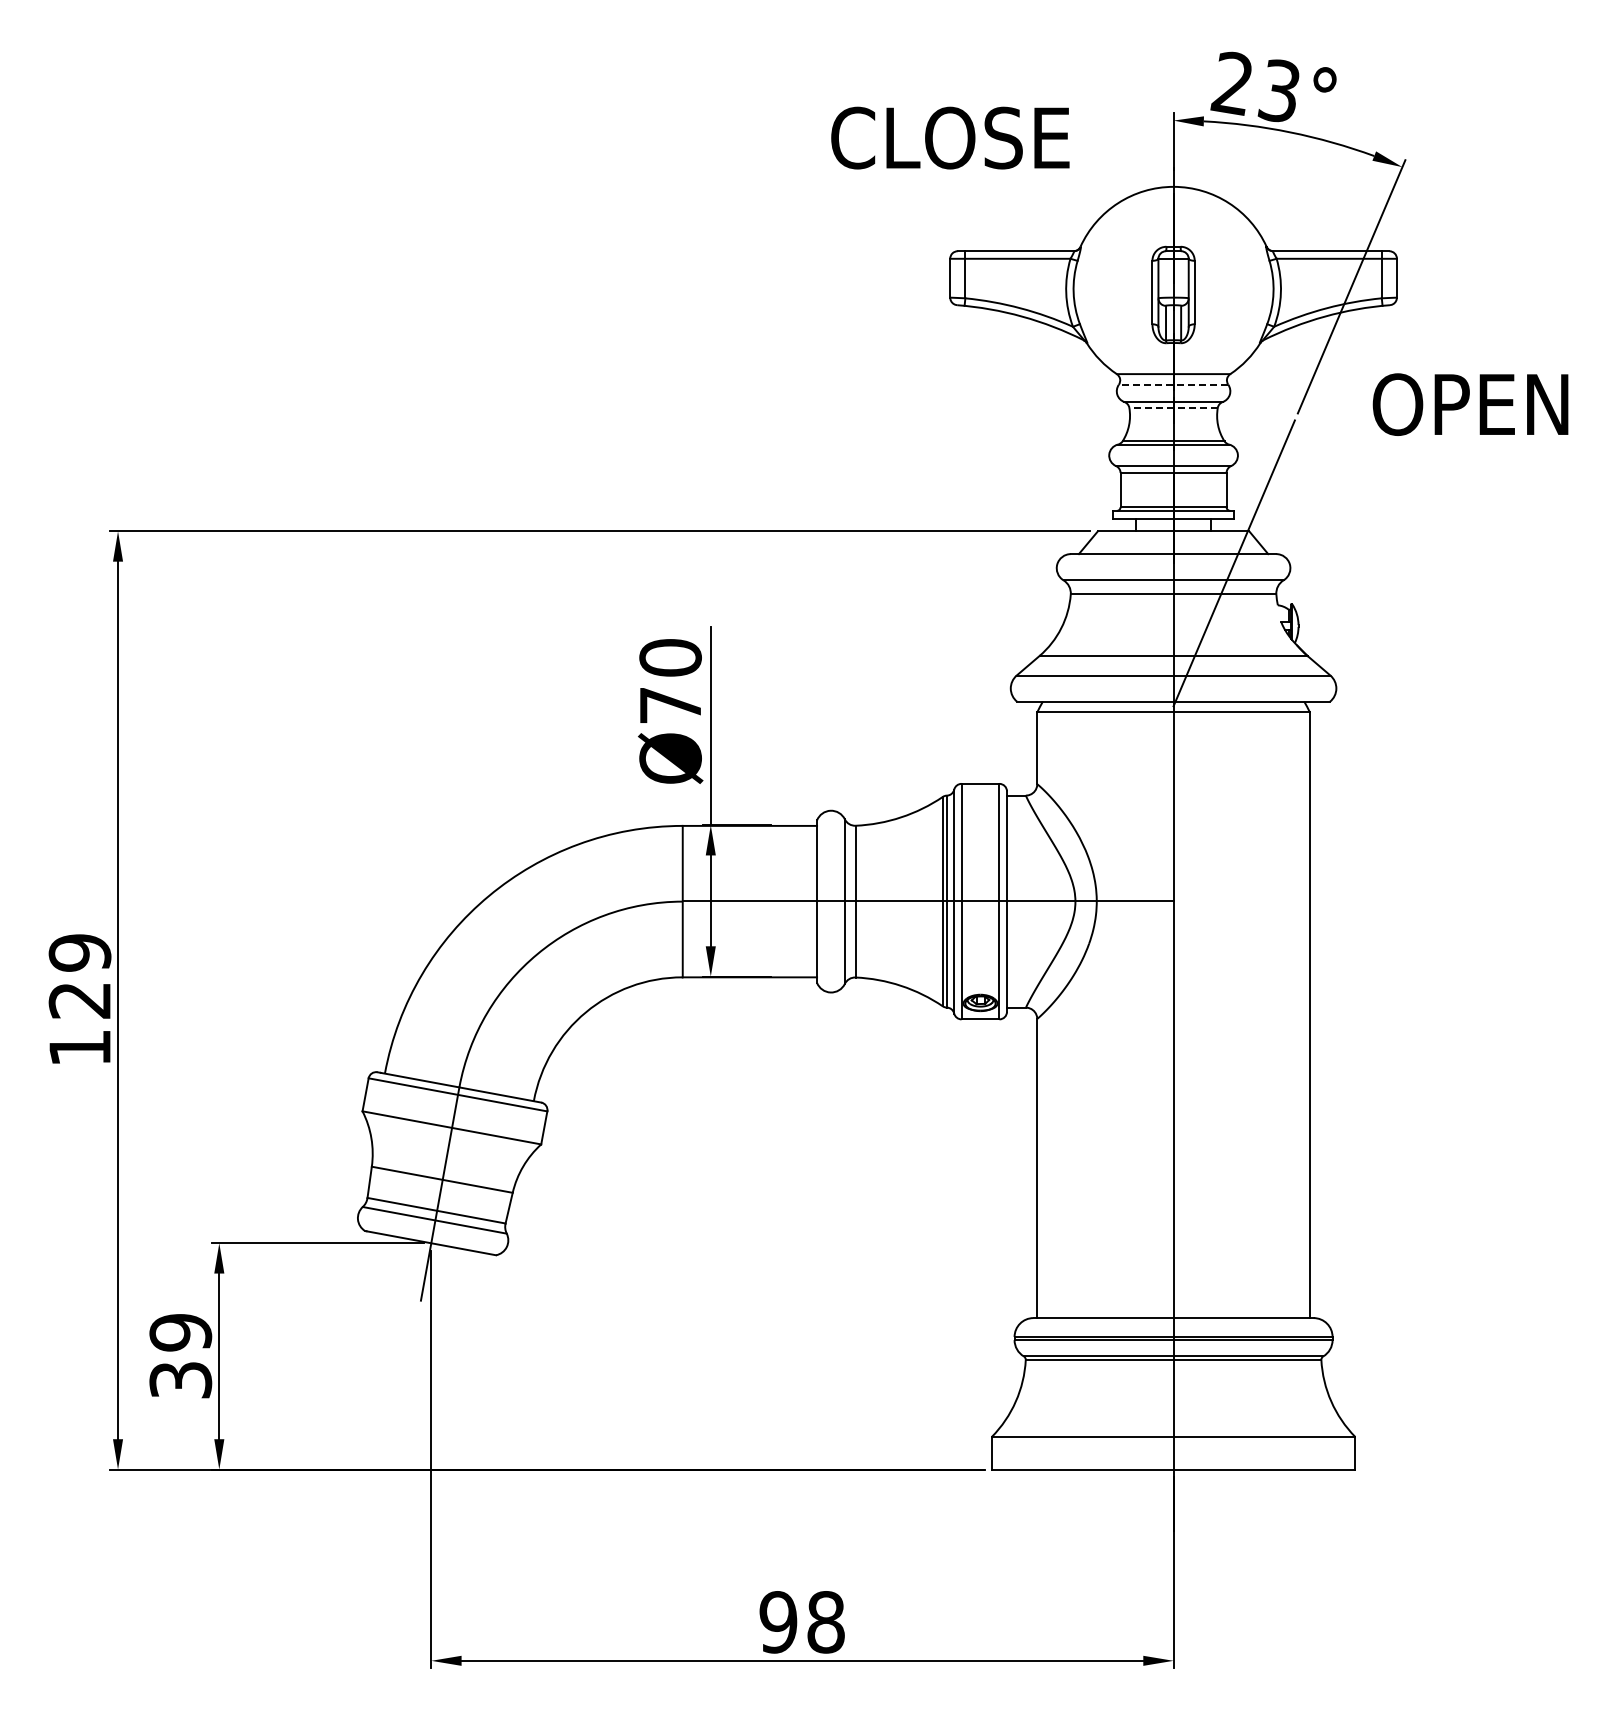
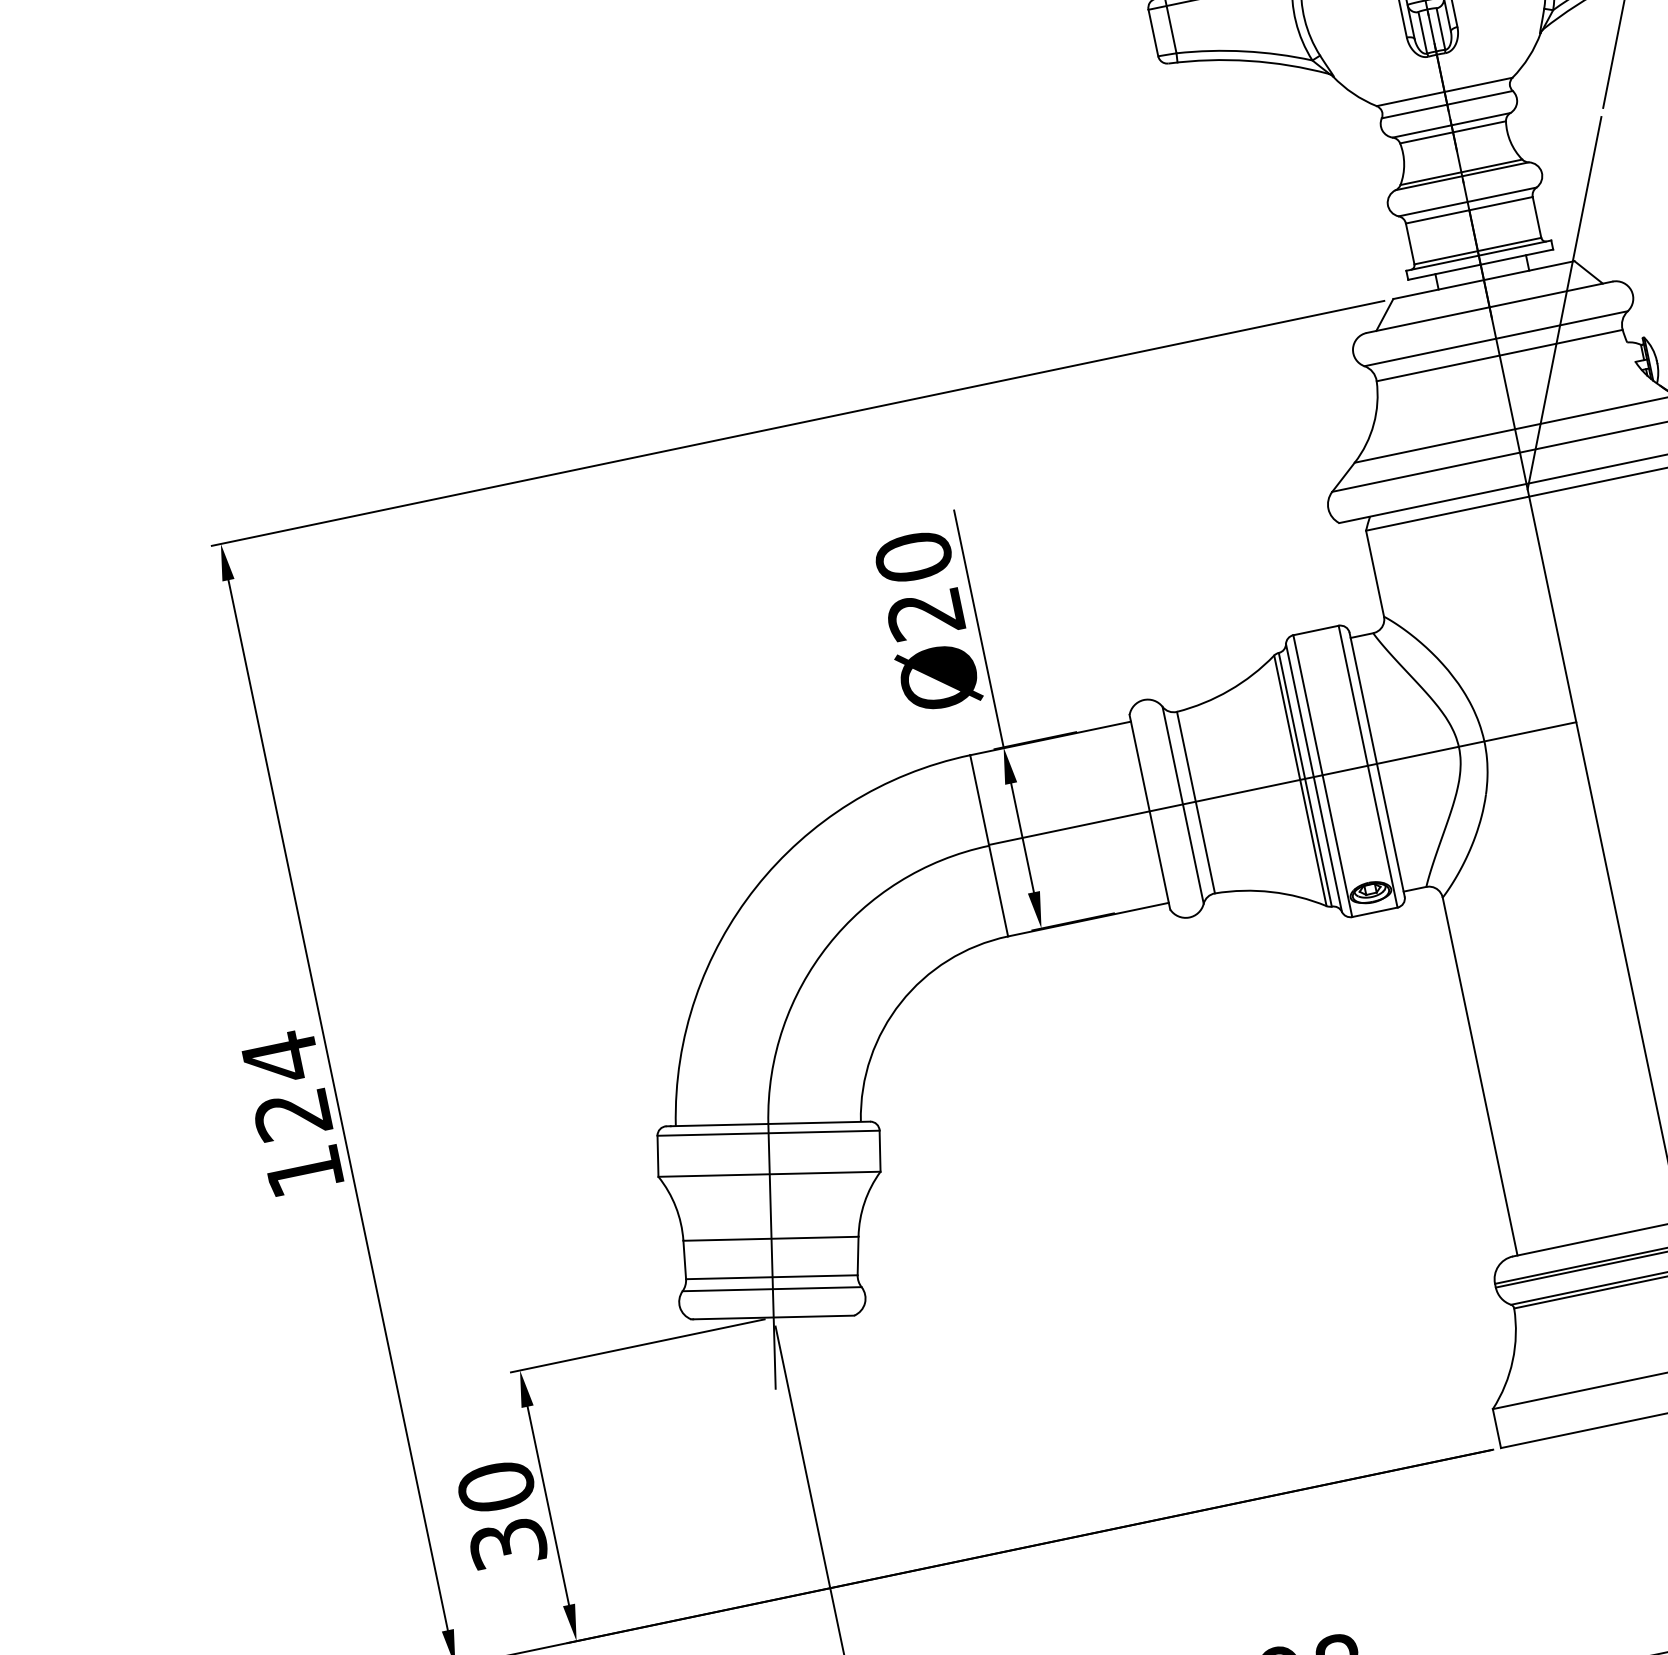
line: (1173, 384) -> (1447, 104), dashed -> solid
line: (1173, 407) -> (1452, 131), dashed -> solid
text: (669, 705) -> (924, 614), Ø70 -> Ø20
text: (79, 952) -> (280, 1057), 129 -> 124
text: (180, 1332) -> (495, 1486), 39 -> 30

